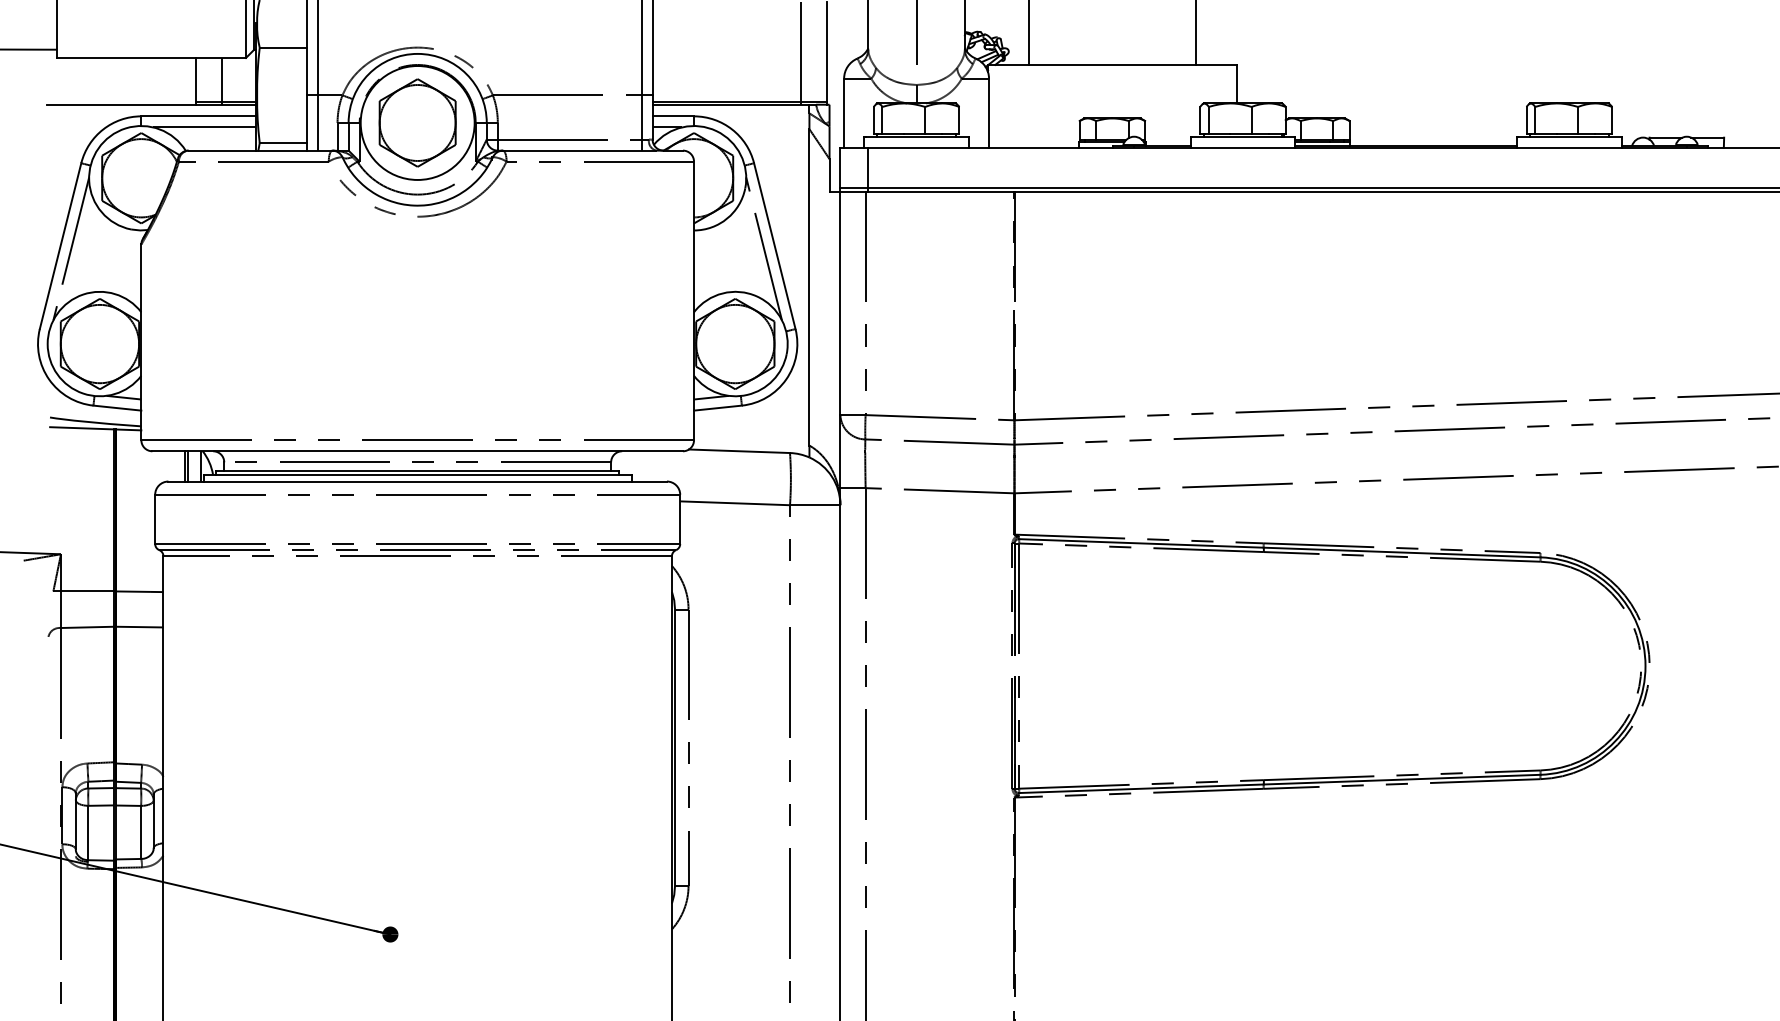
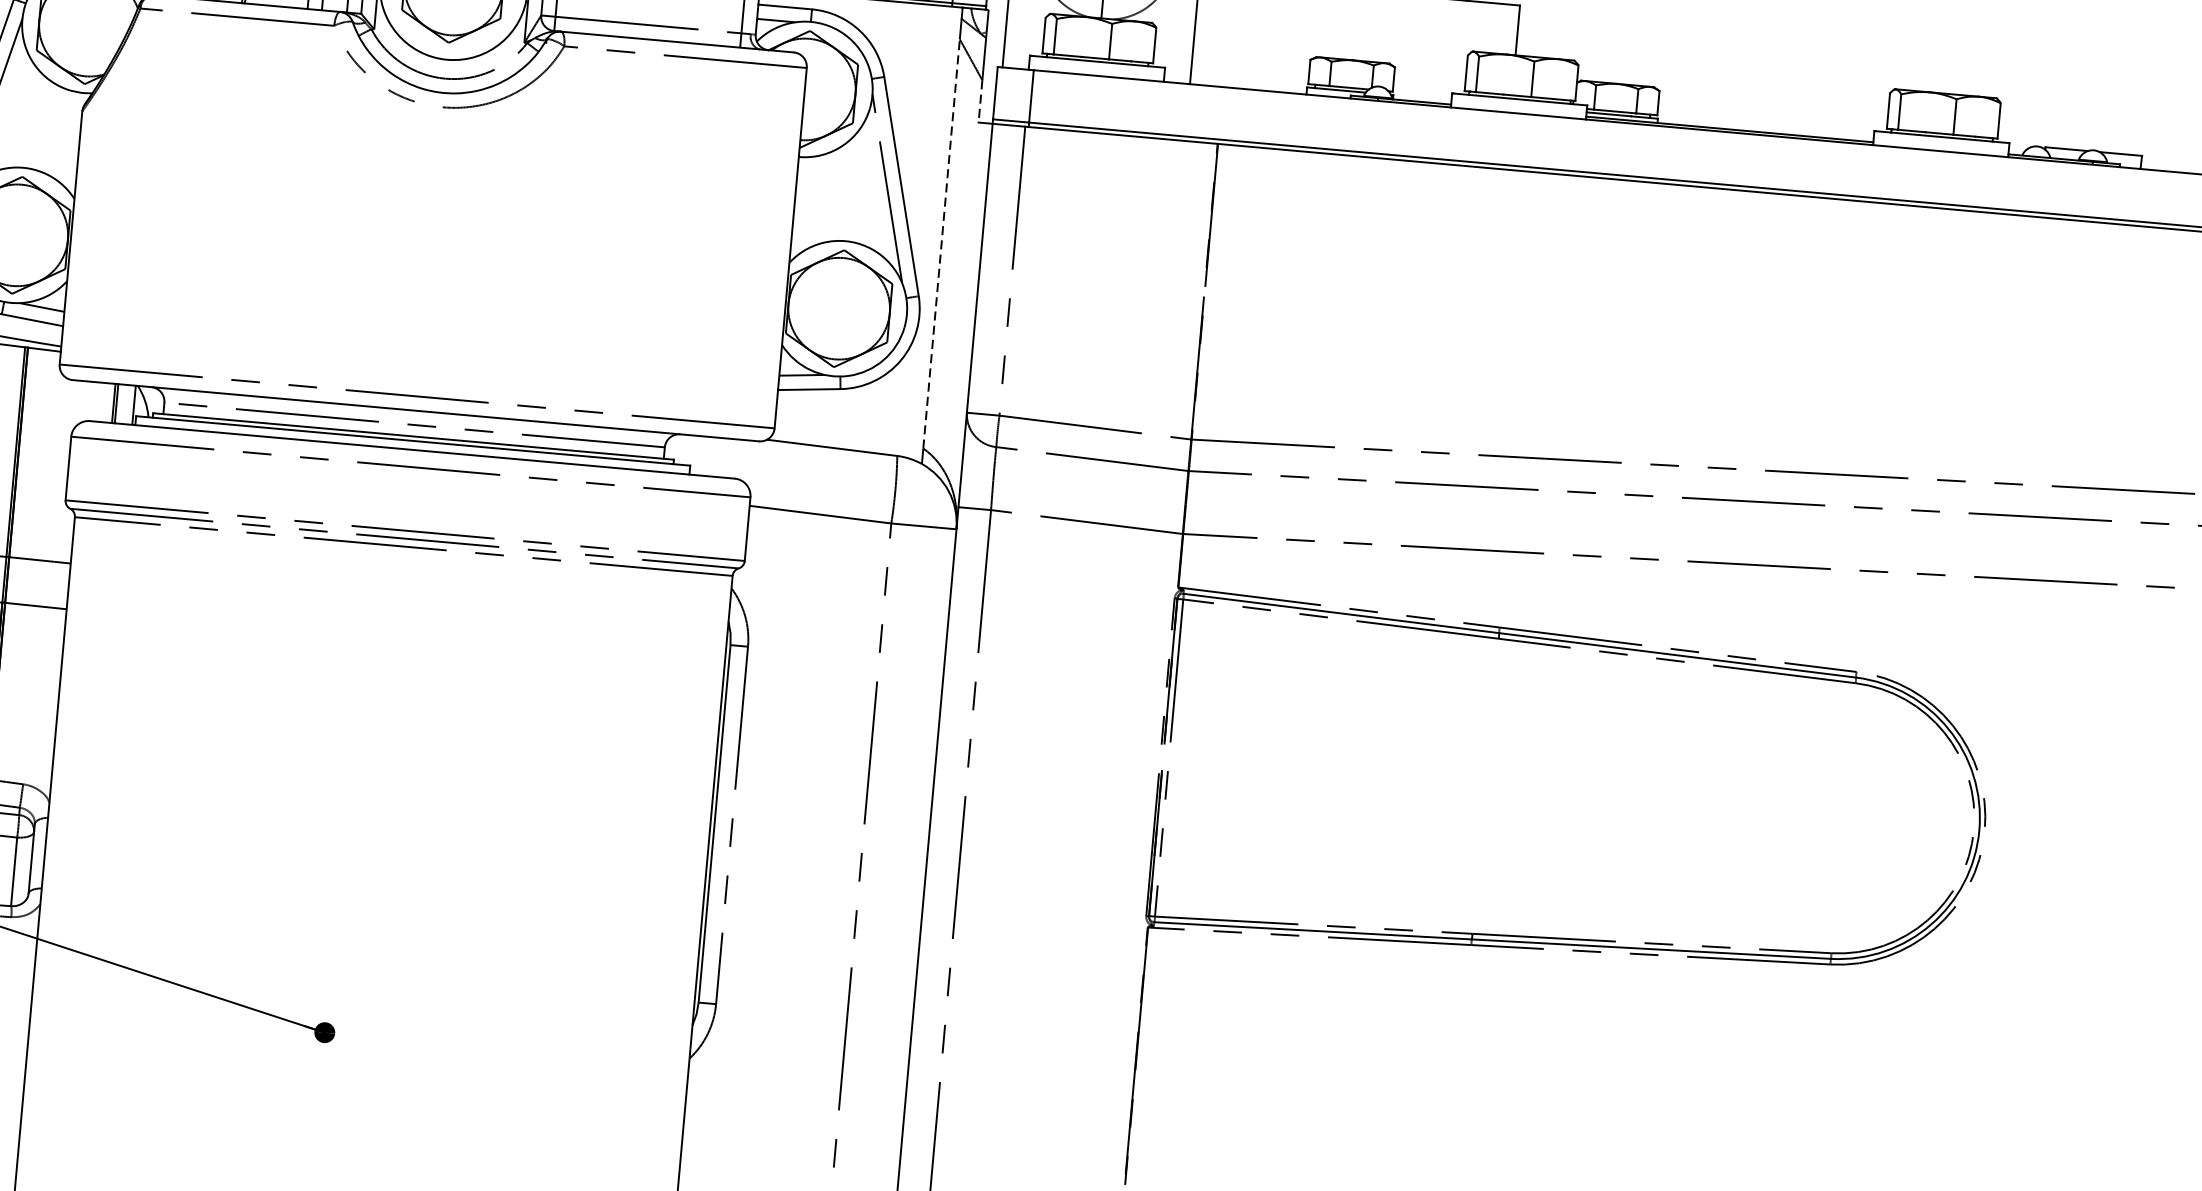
line: (829, 175) -> (980, 101), solid -> dashed
line: (809, 286) -> (941, 242), solid -> dashed

